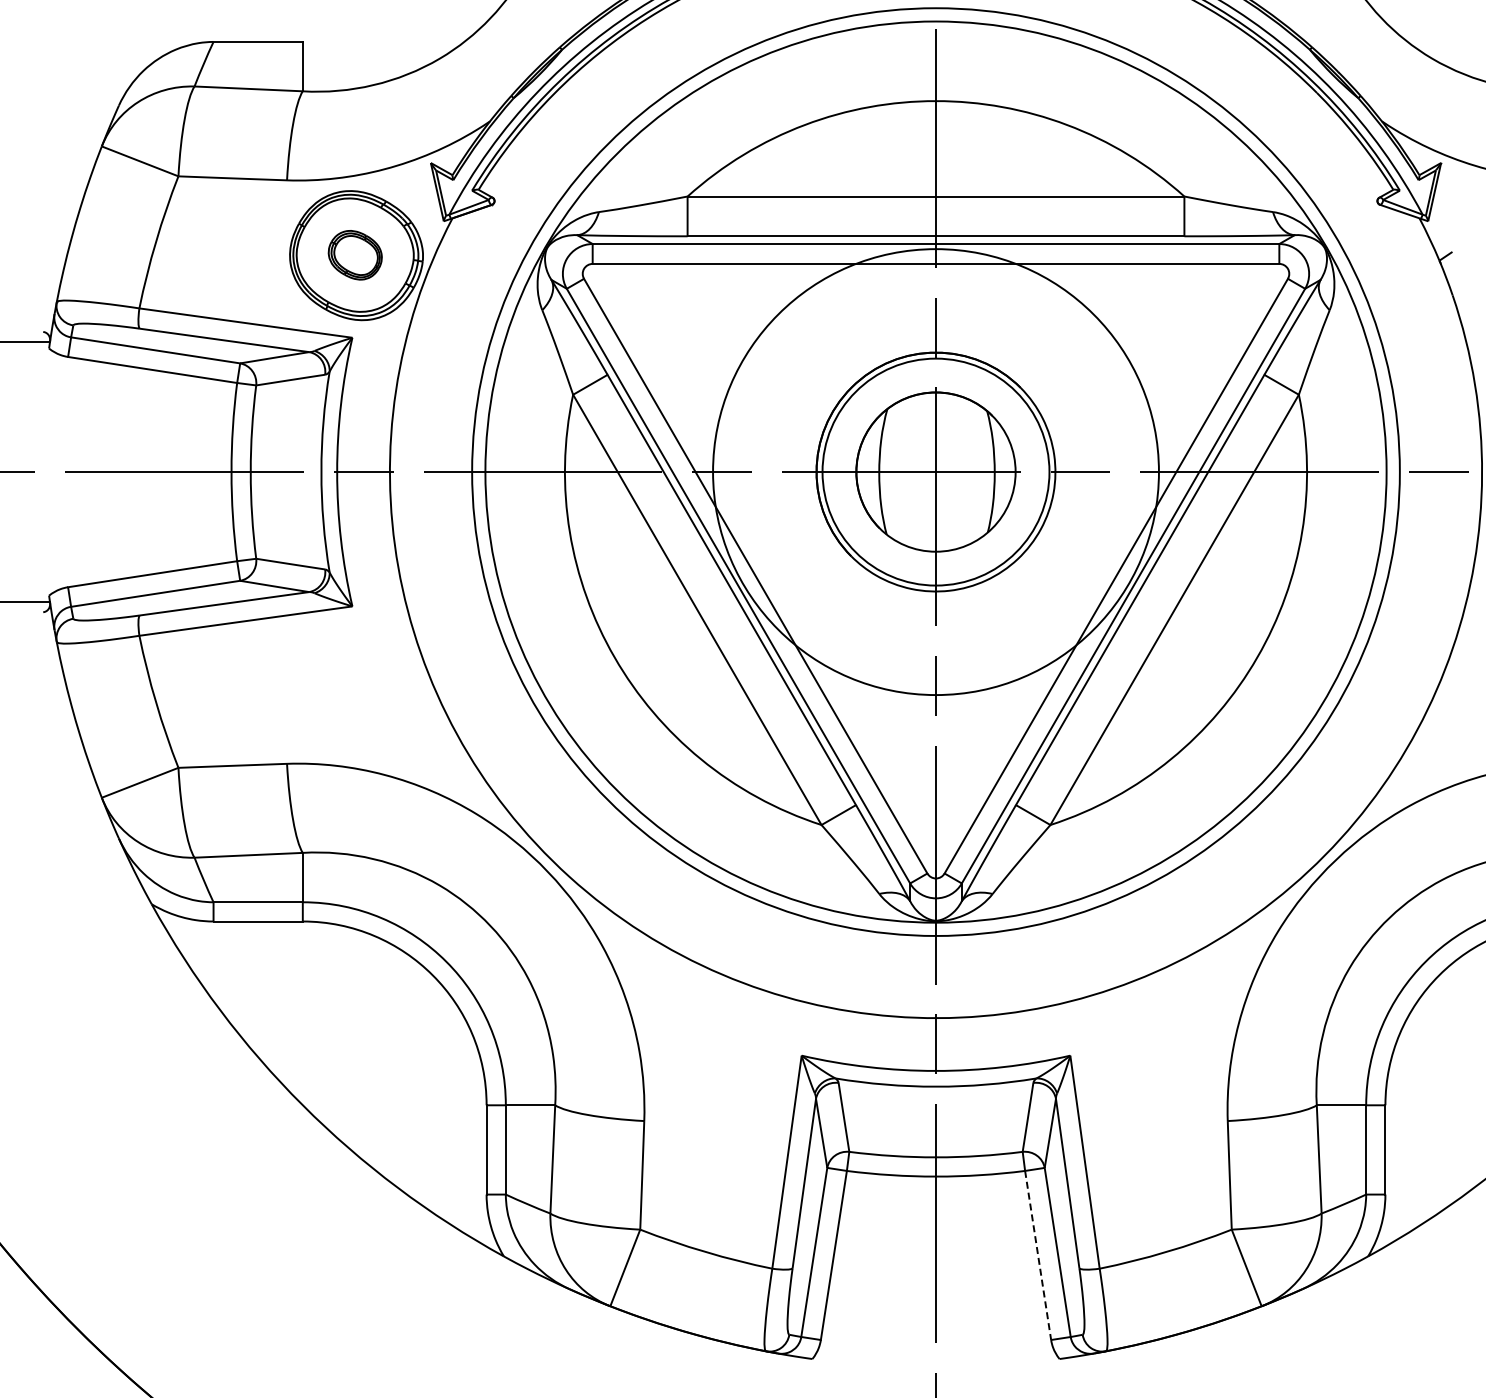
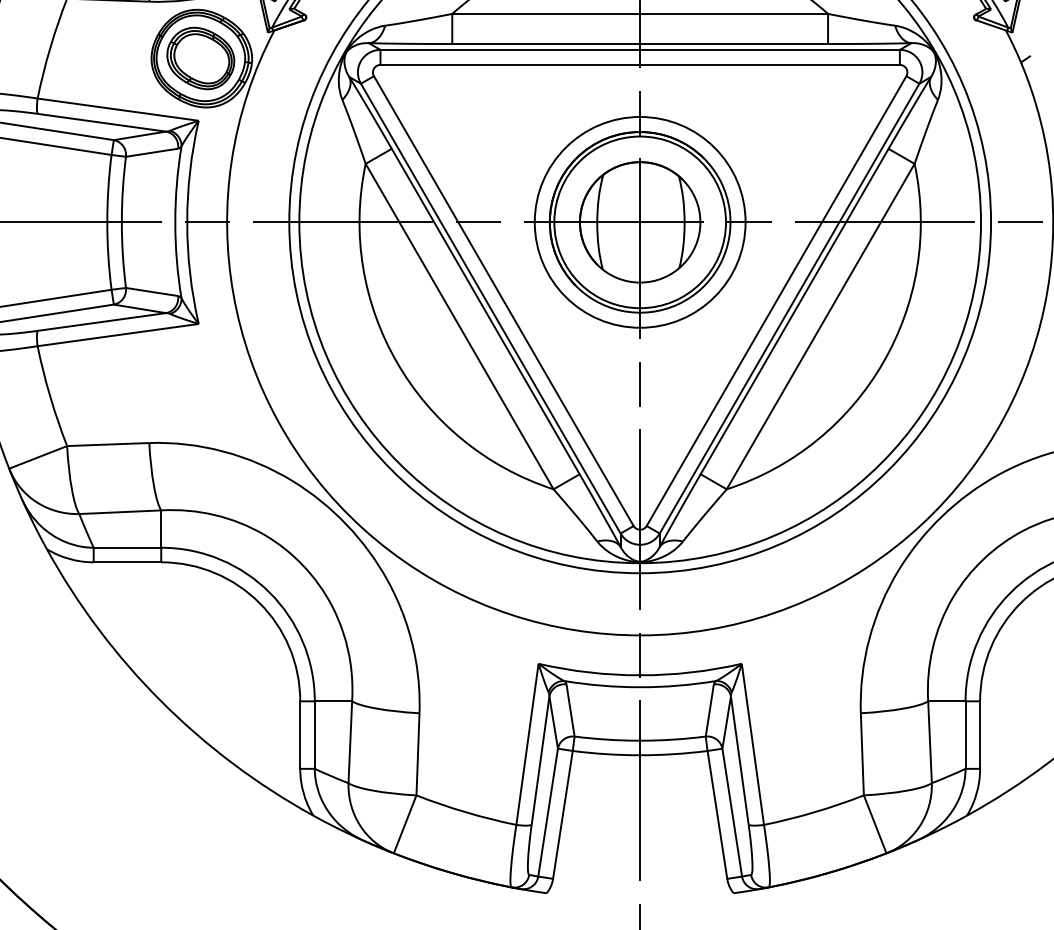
part: (355, 254) -> (201, 57), size x1.67
circle: (935, 471) -> (639, 221), size x0.62
line: (1038, 1255) -> (717, 814), dashed -> solid

